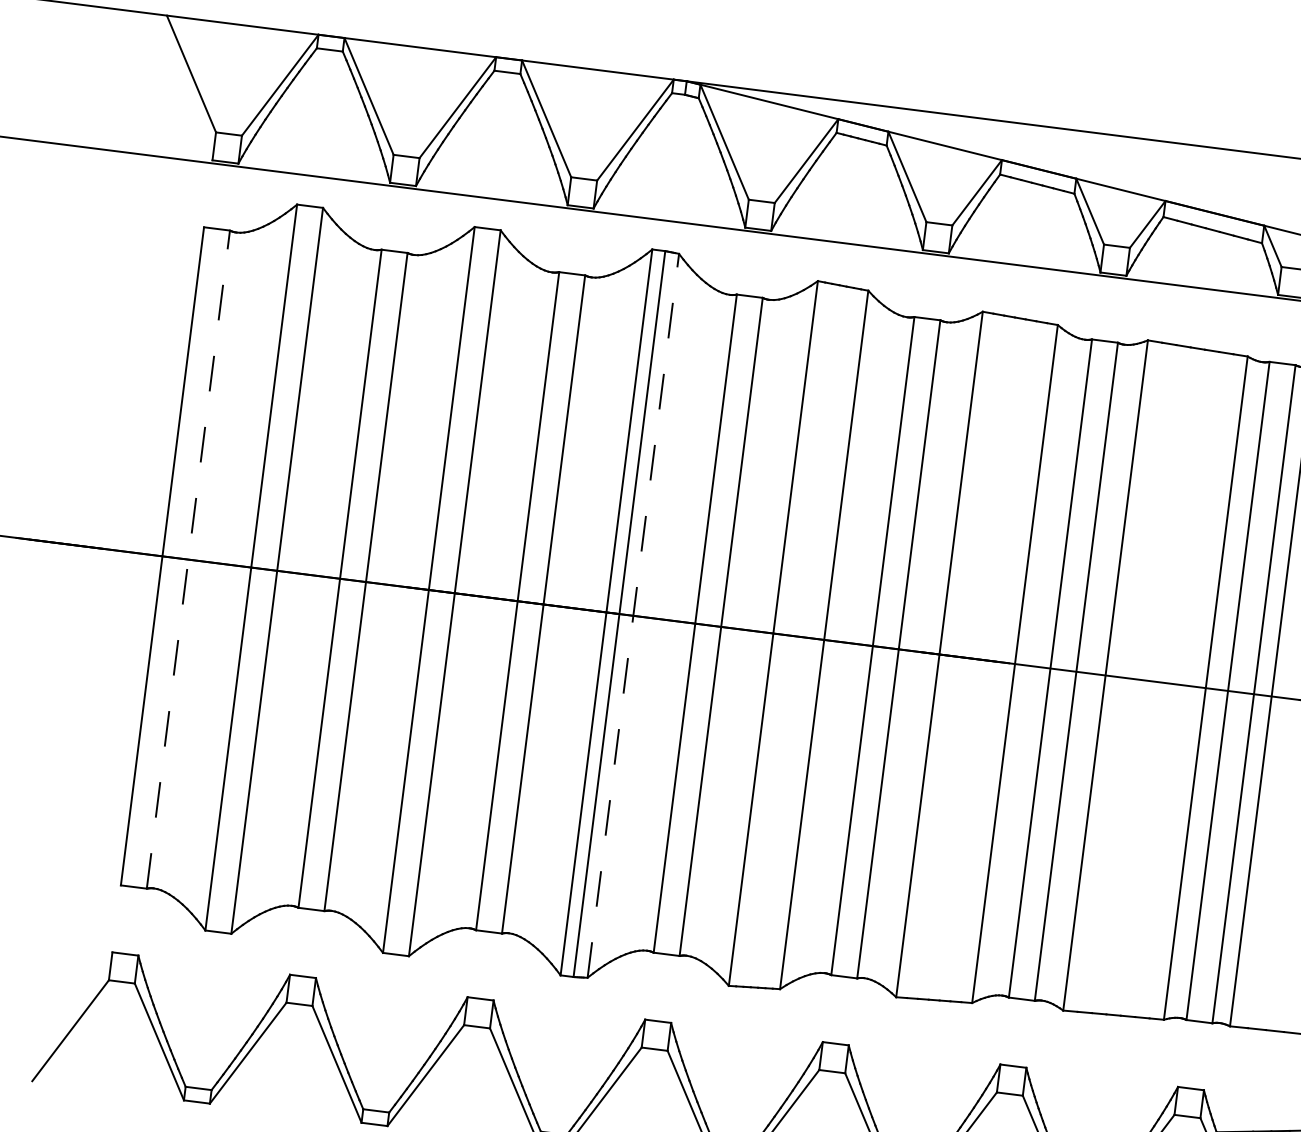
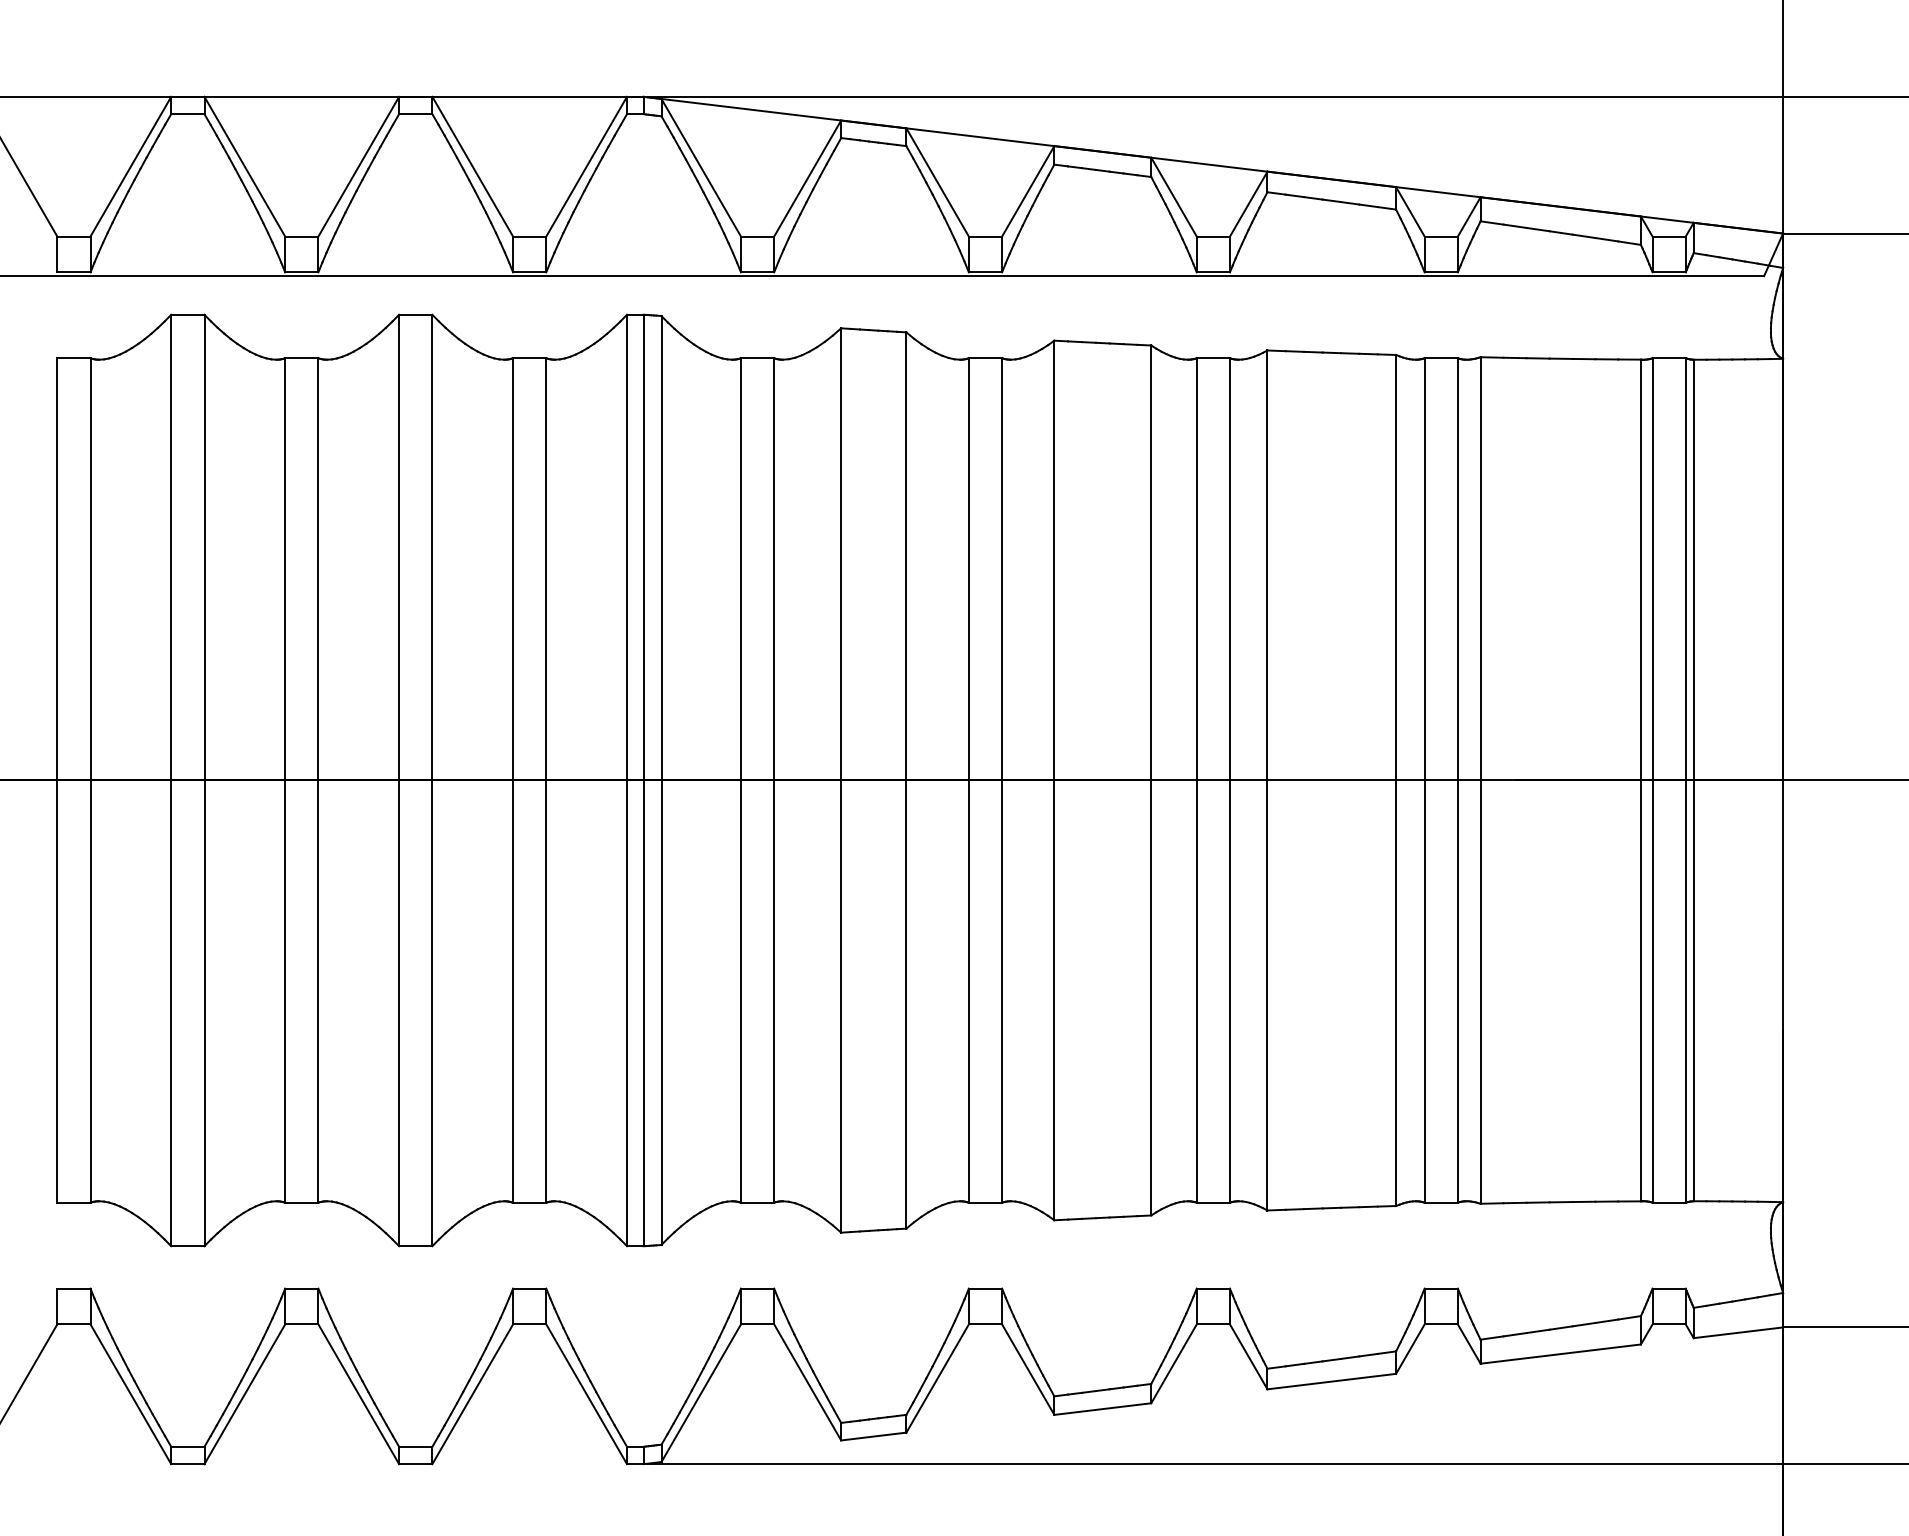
line: (188, 559) -> (90, 780), dashed -> solid
line: (633, 615) -> (661, 780), dashed -> solid

